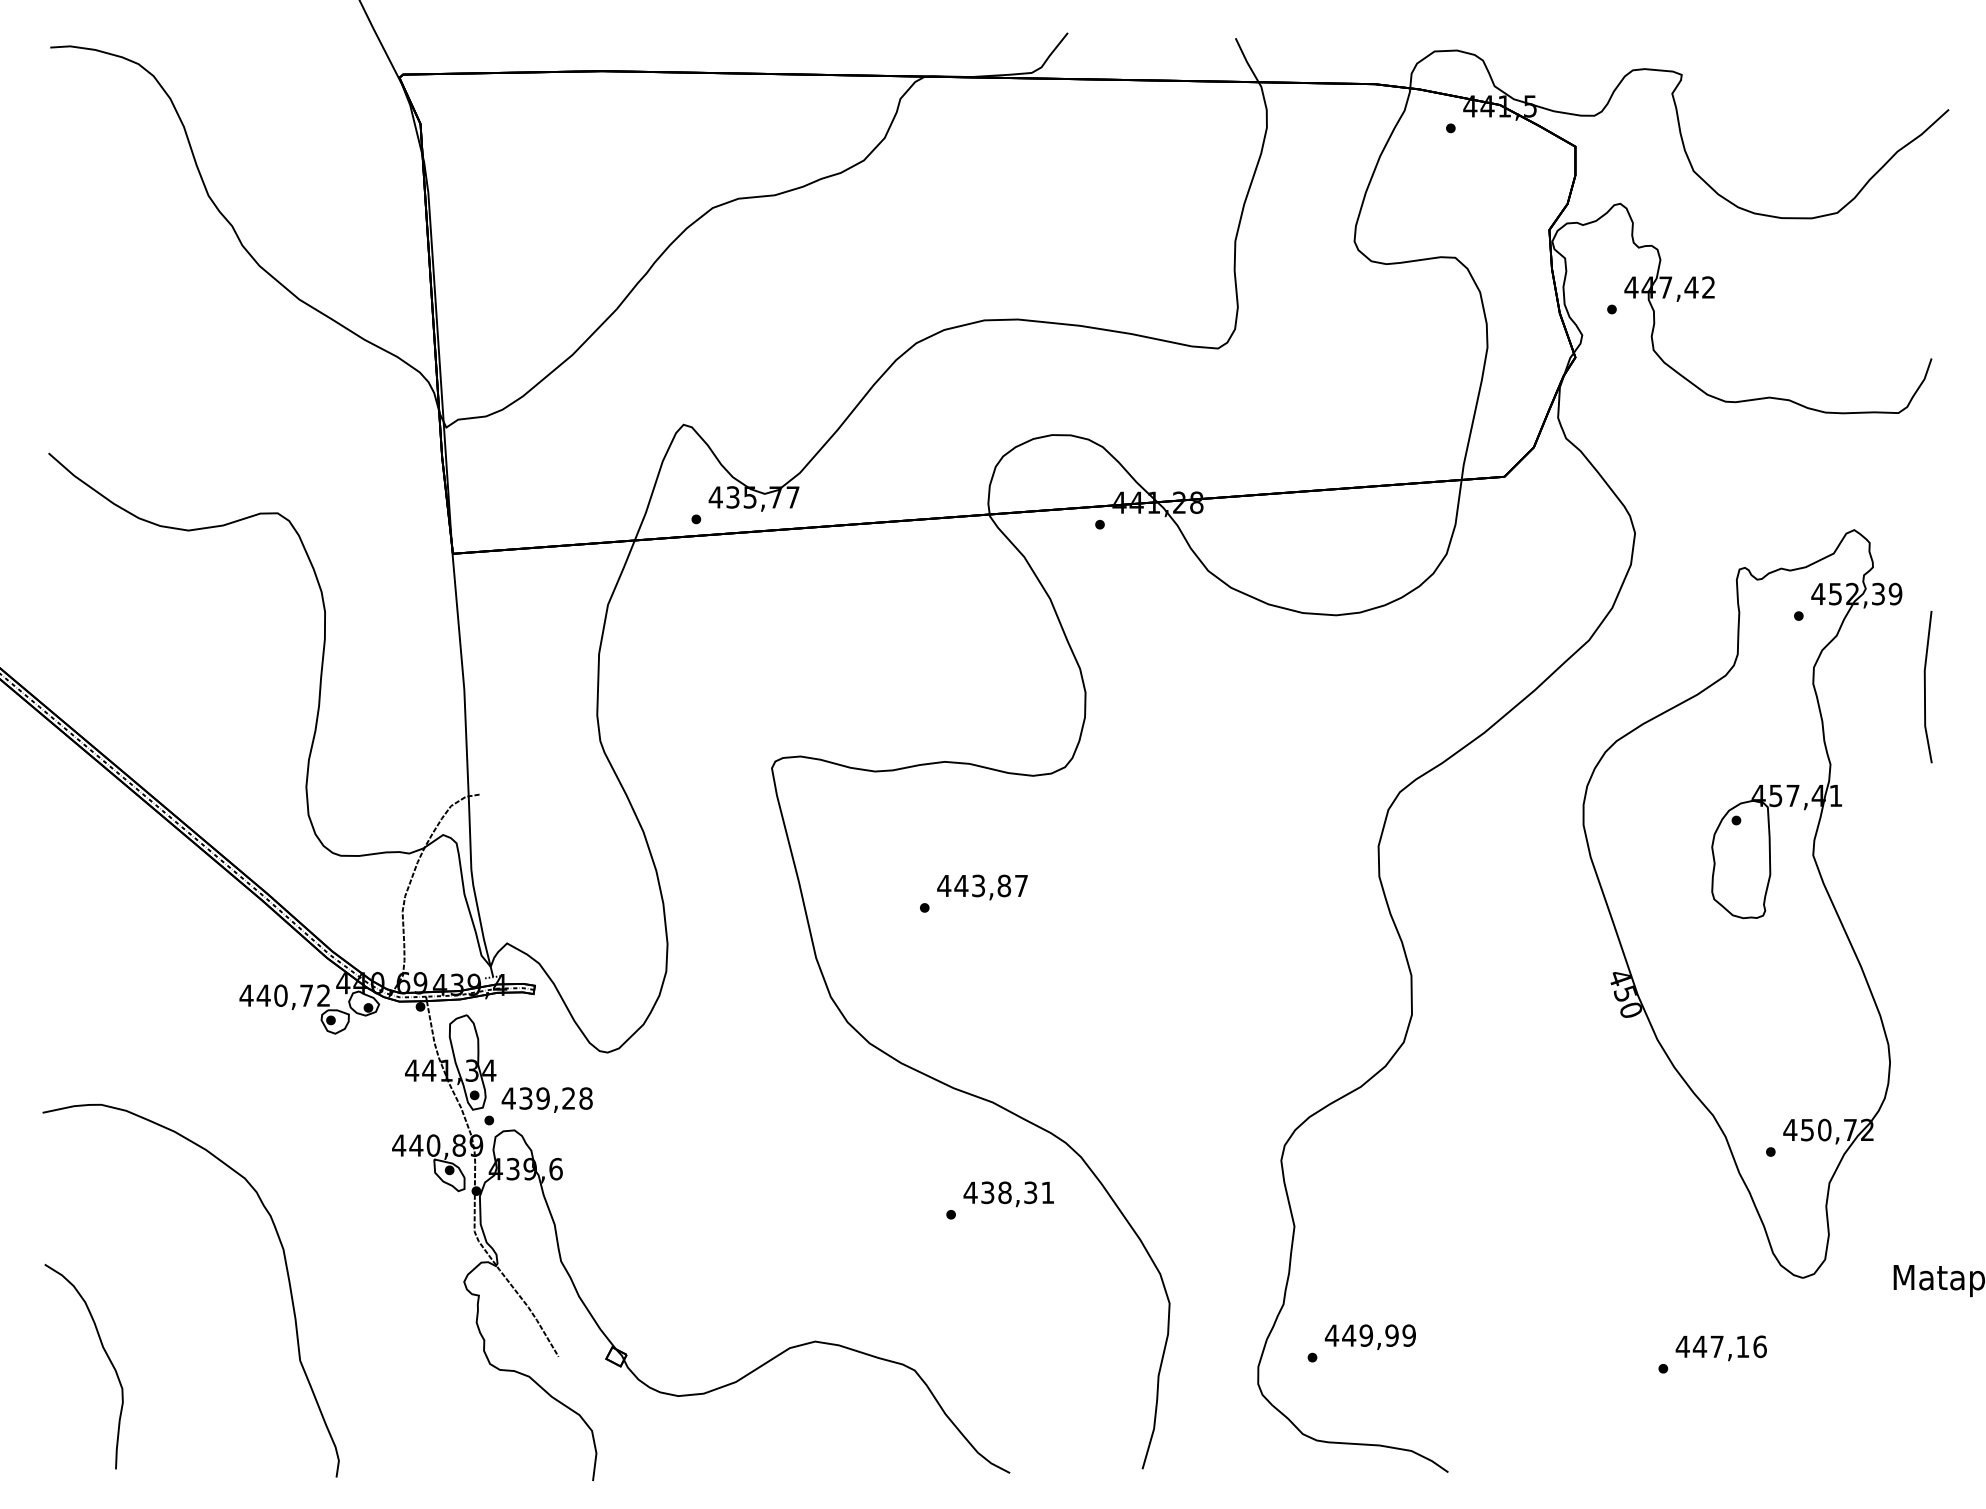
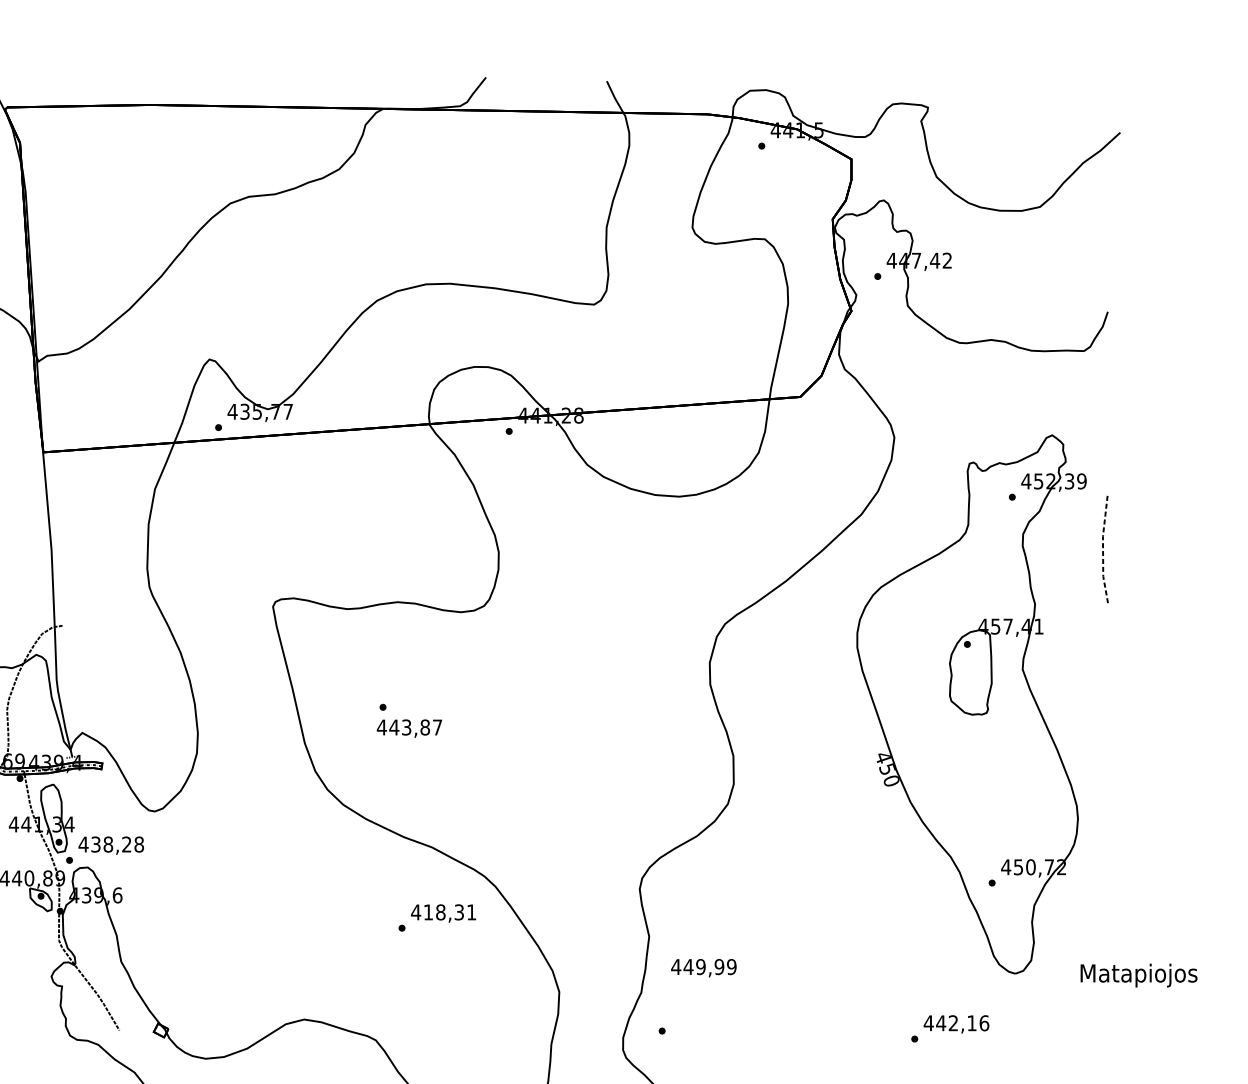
line: (1924, 686) -> (1102, 547), solid -> dashed
text: (982, 887) -> (409, 728), moved
text: (542, 1098) -> (107, 844), 439,28 -> 438,28
text: (987, 1192) -> (428, 912), 438,31 -> 418,31
text: (1369, 1336) -> (703, 967), moved
text: (1716, 1346) -> (953, 1023), 447,16 -> 442,16

